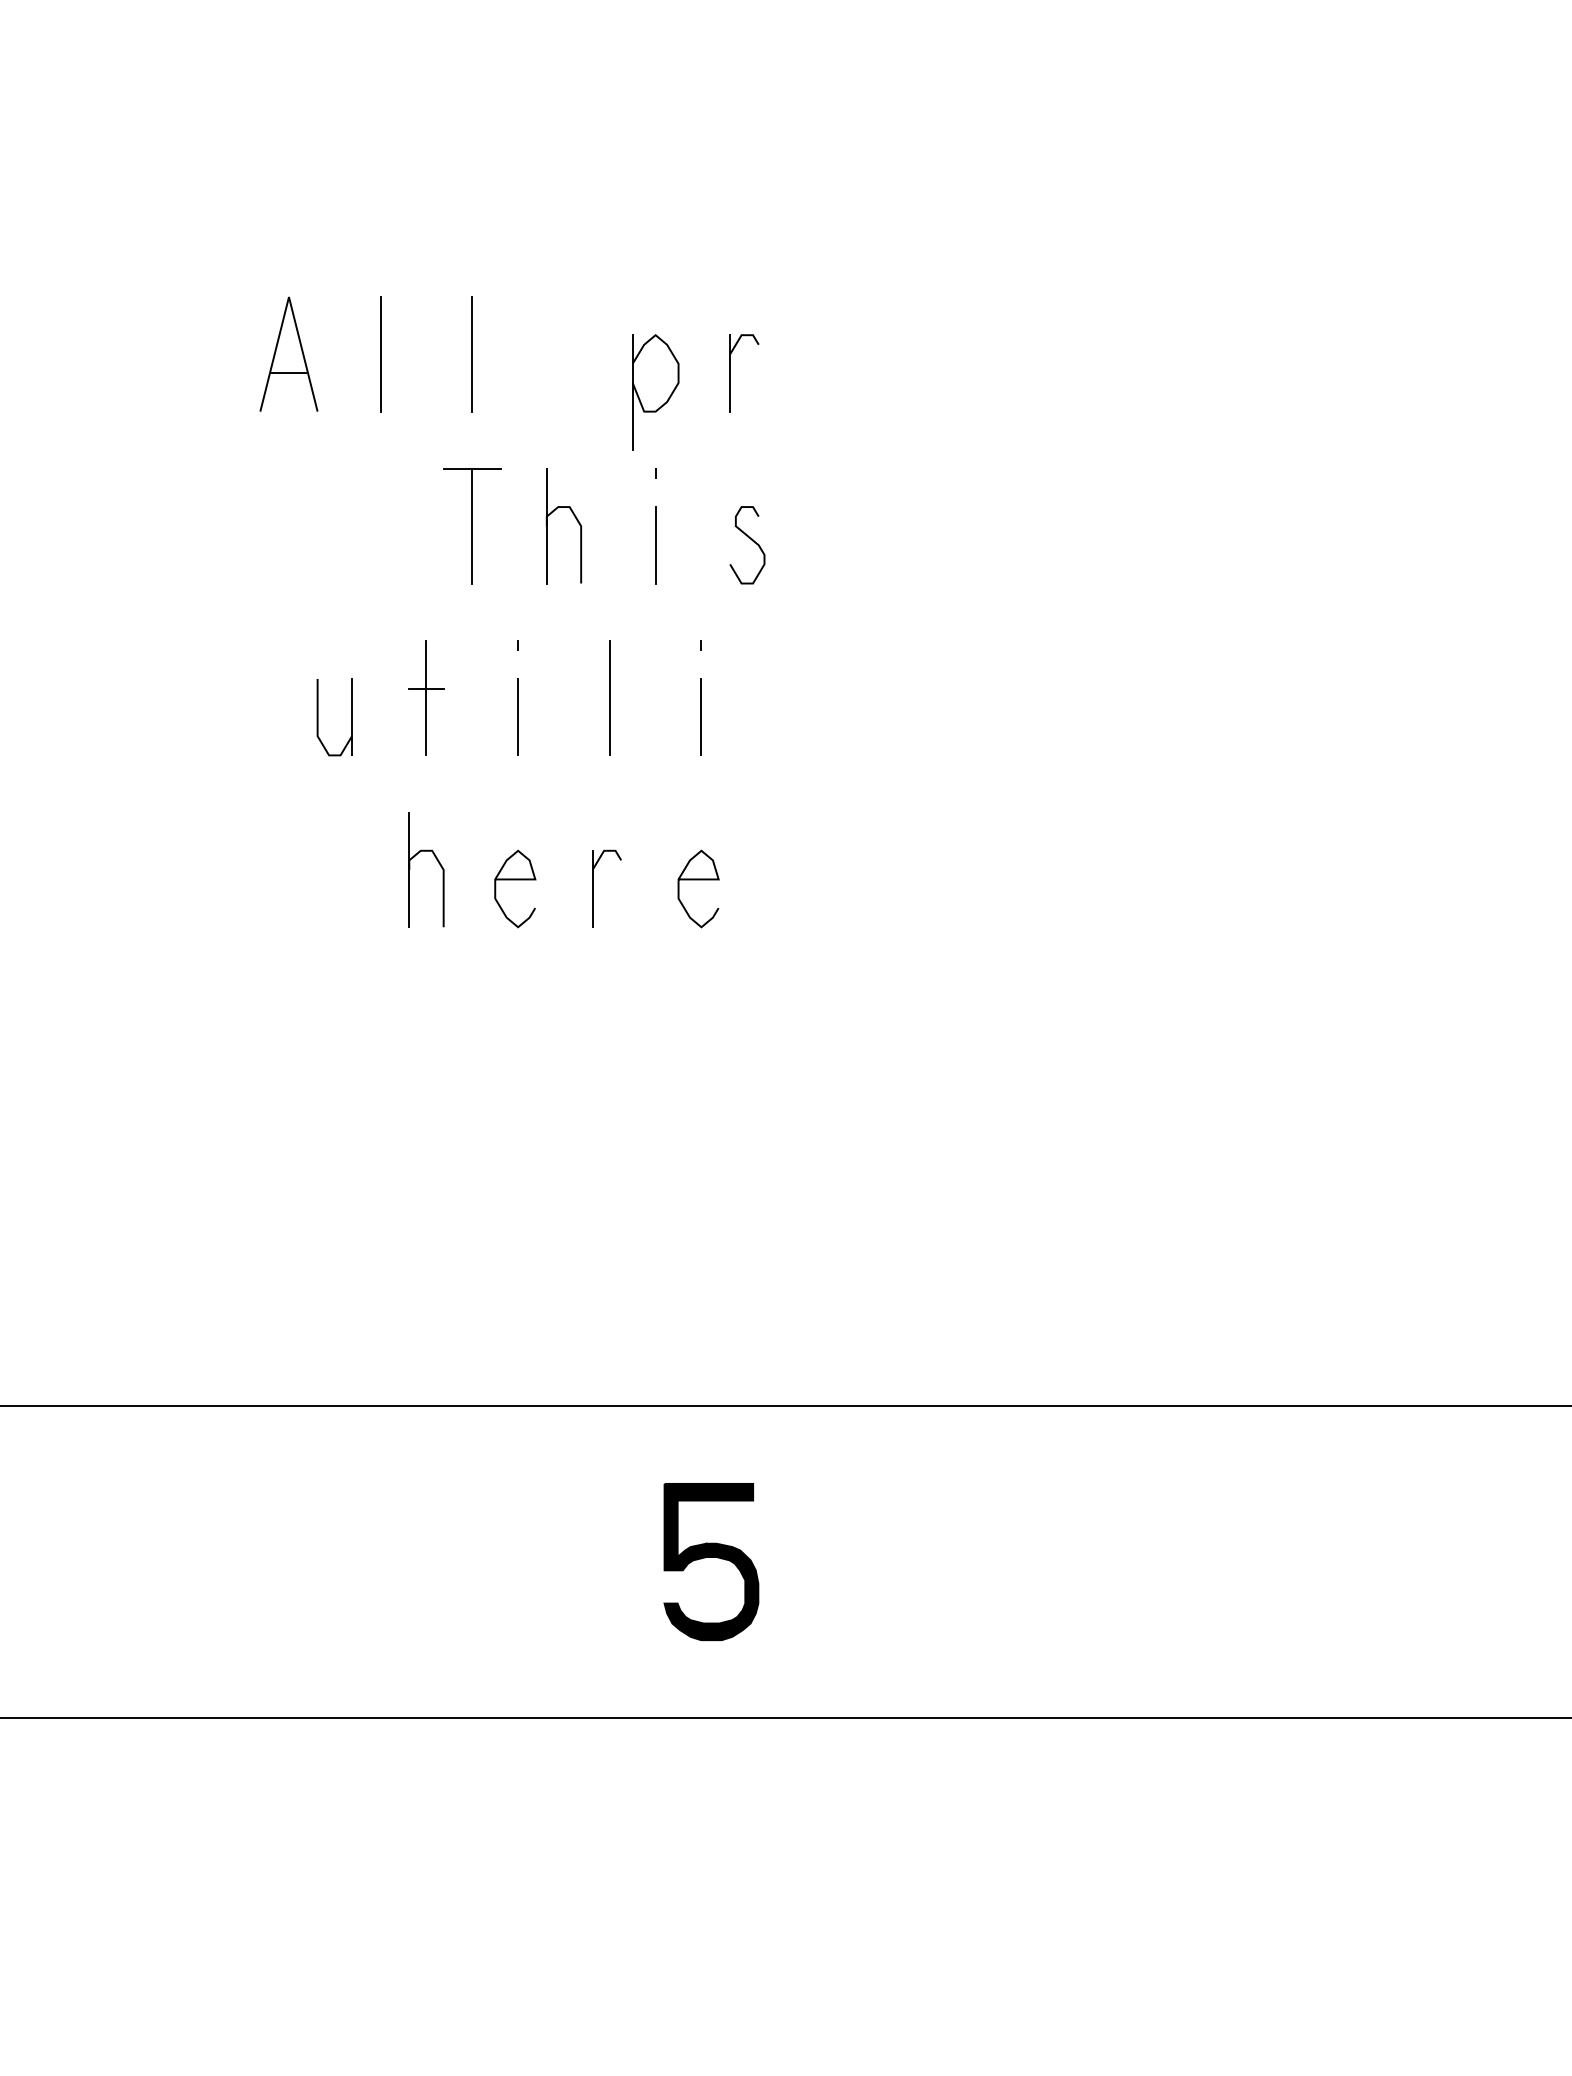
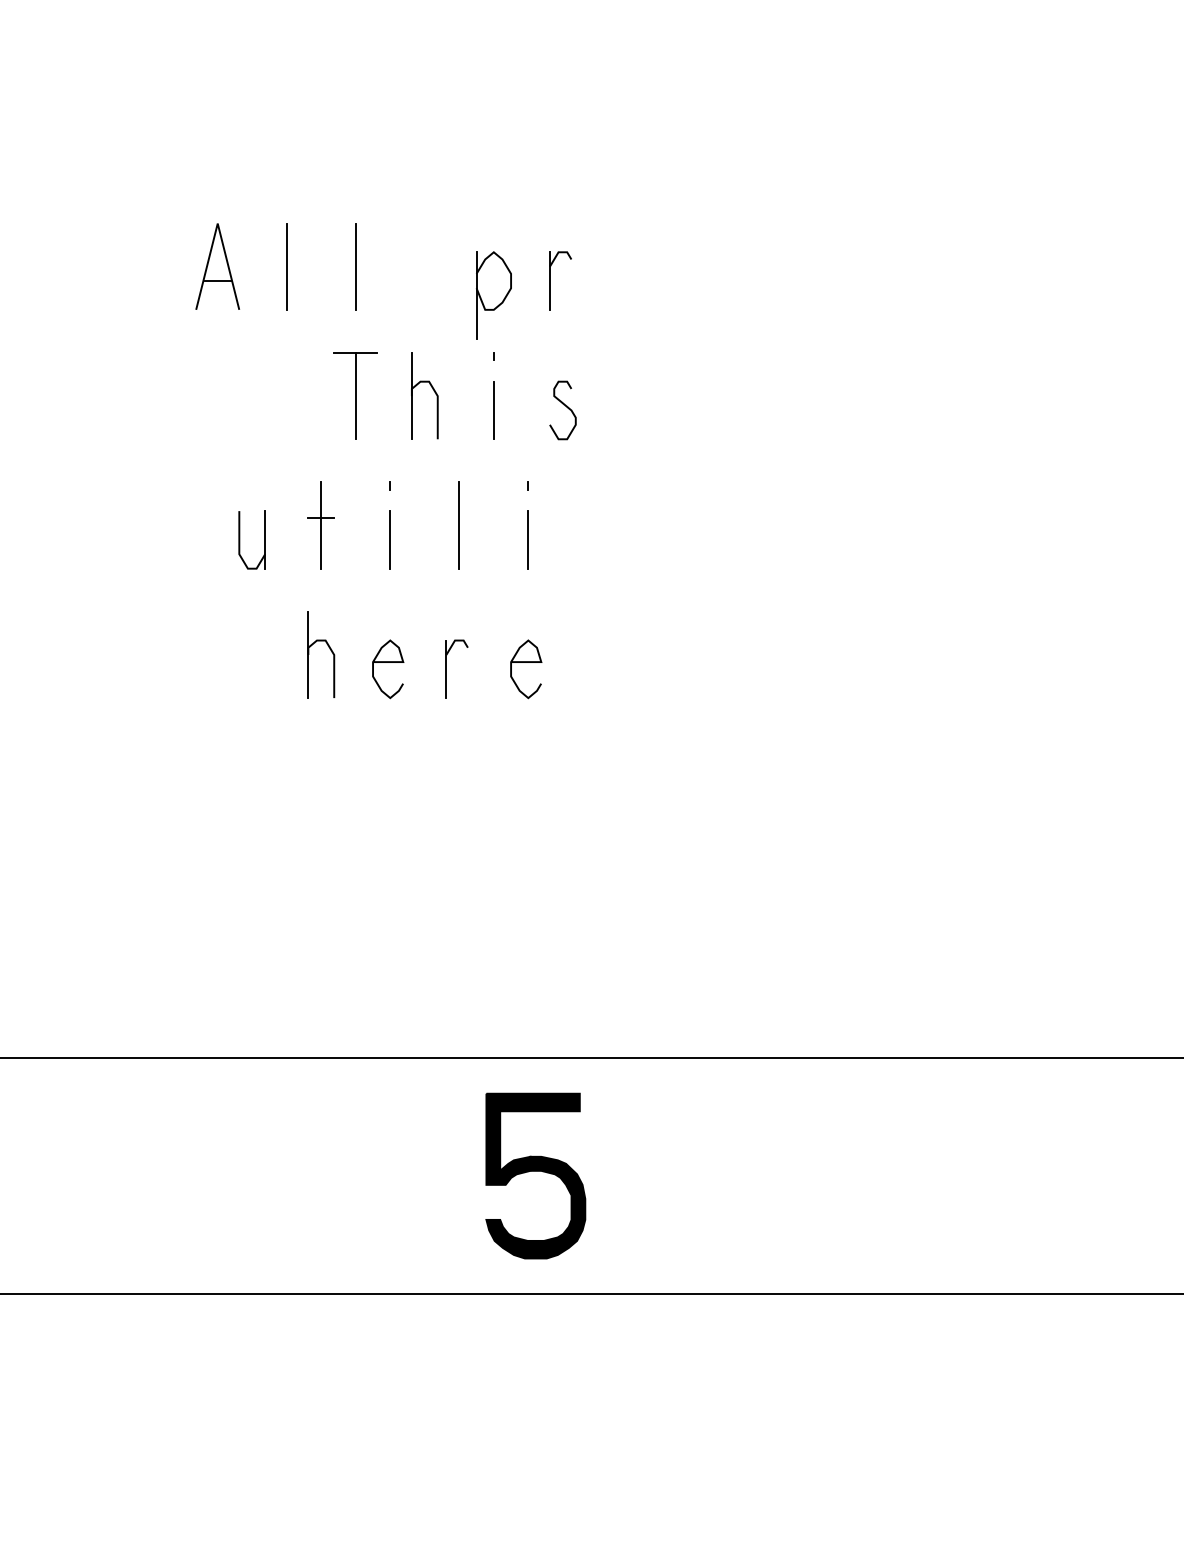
part: (711, 1561) -> (535, 1175), size x1.4

